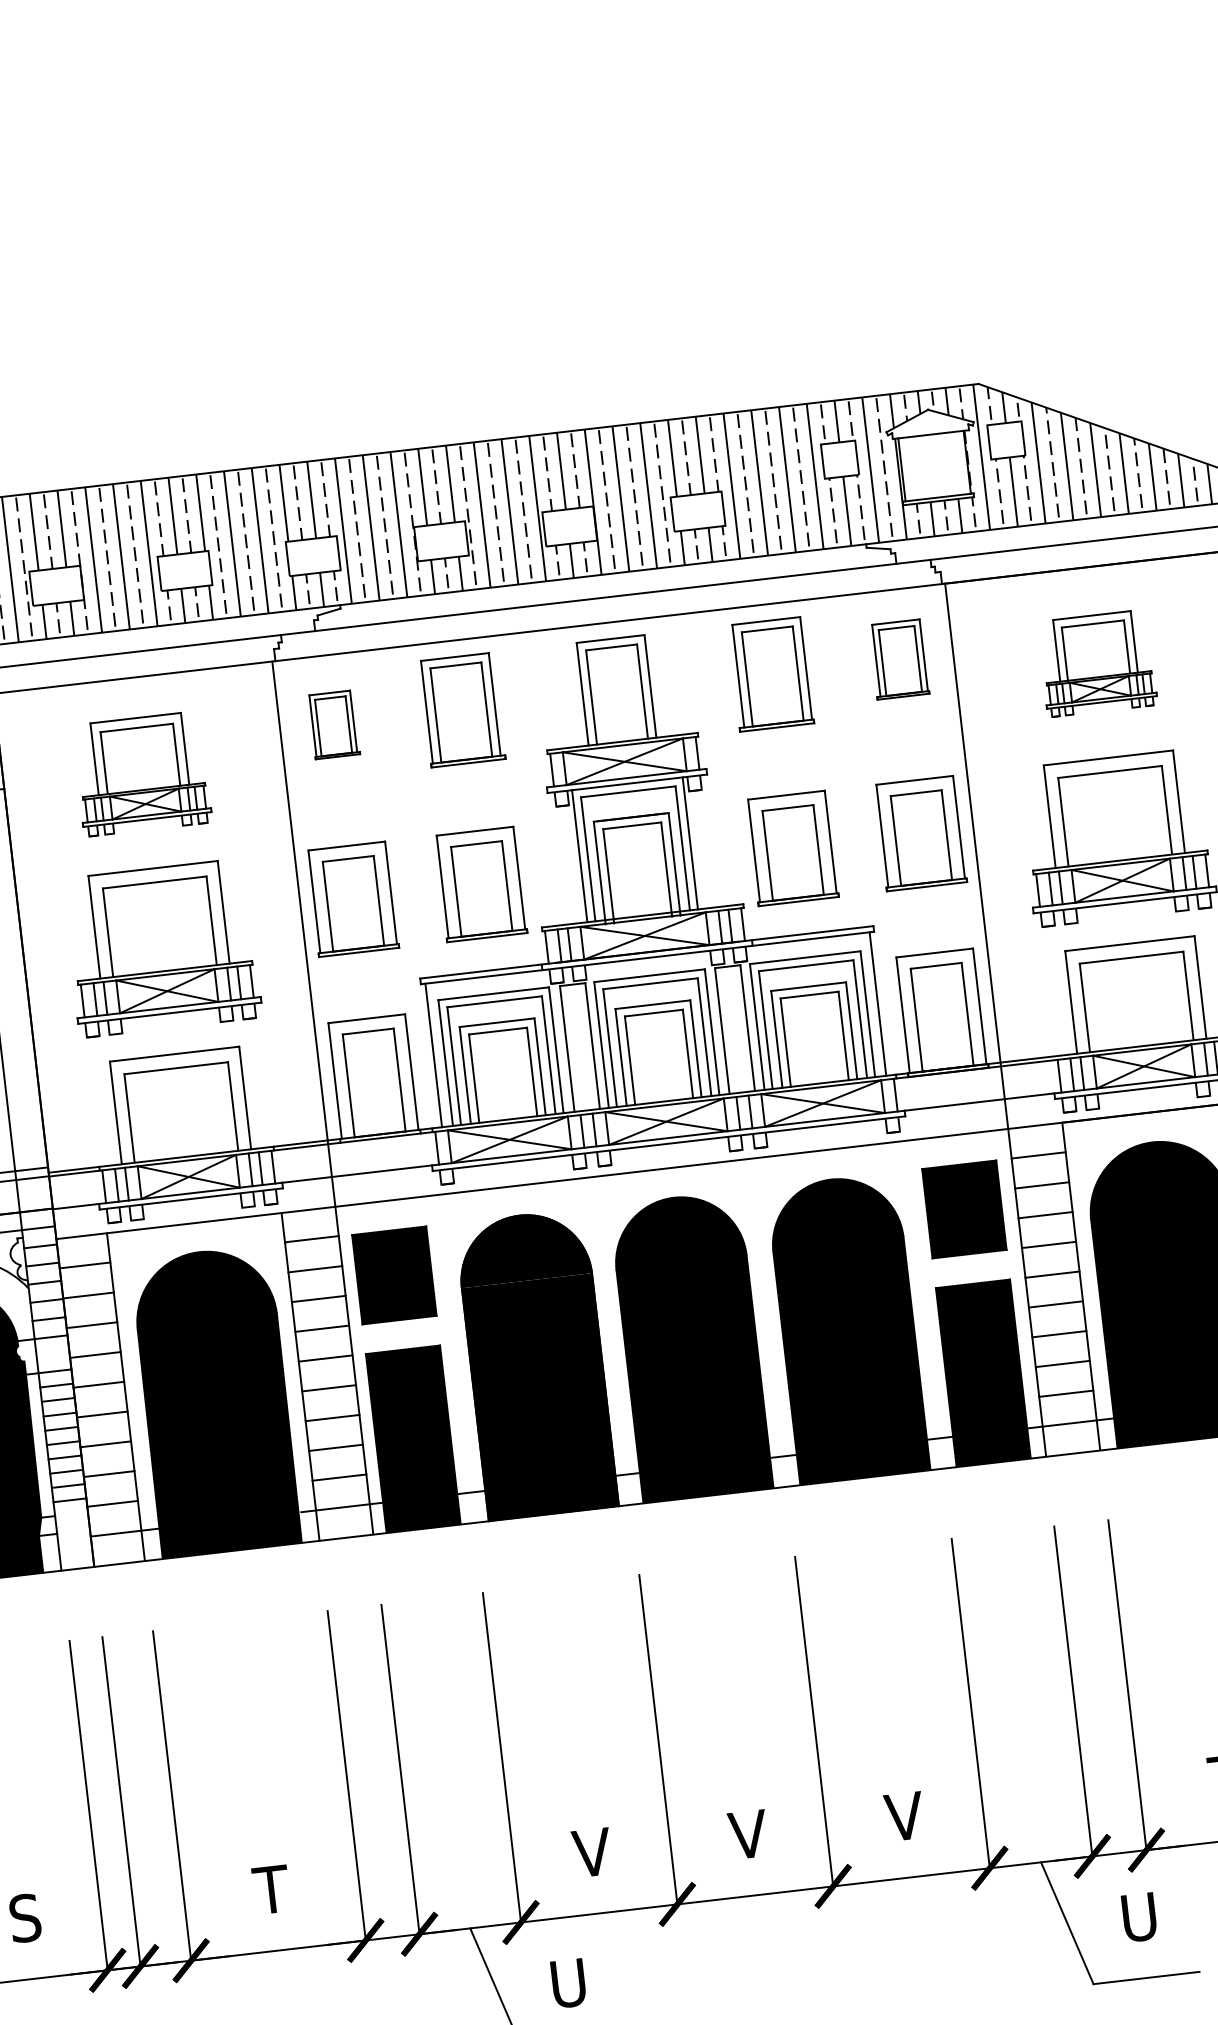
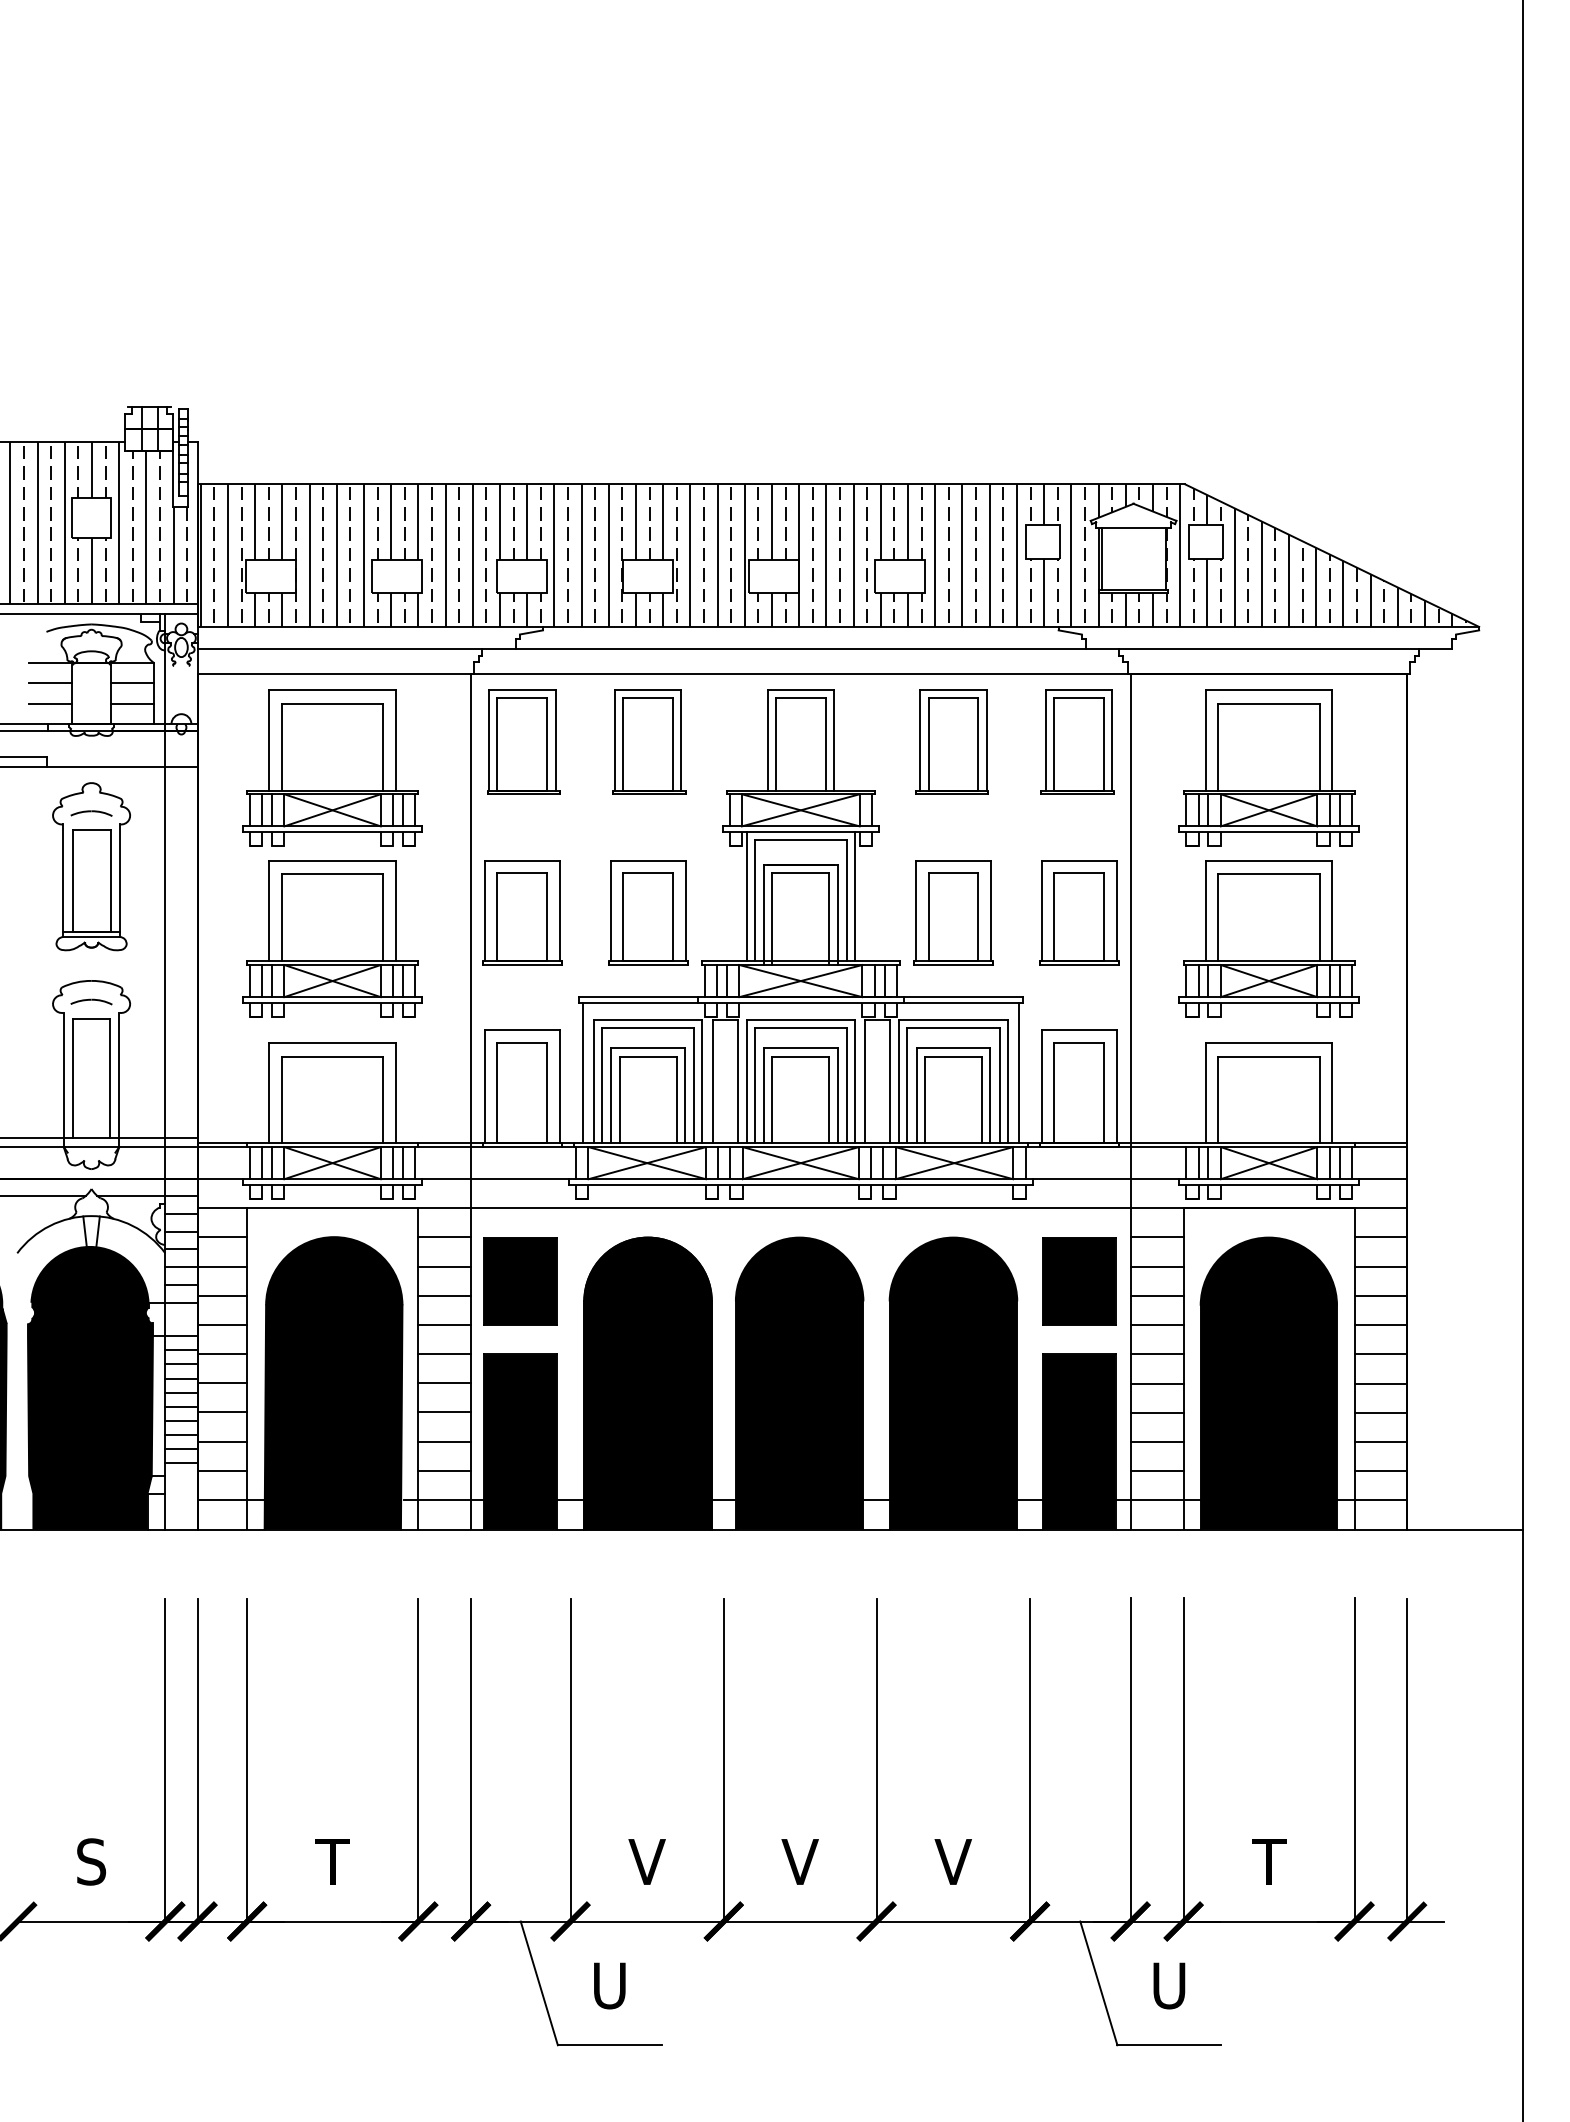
part: (898, 658) -> (1077, 741), size x1.43
part: (1096, 662) -> (1268, 767), size x1.67
part: (333, 724) -> (523, 741), size x1.67
part: (142, 773) -> (332, 767), size x1.43

